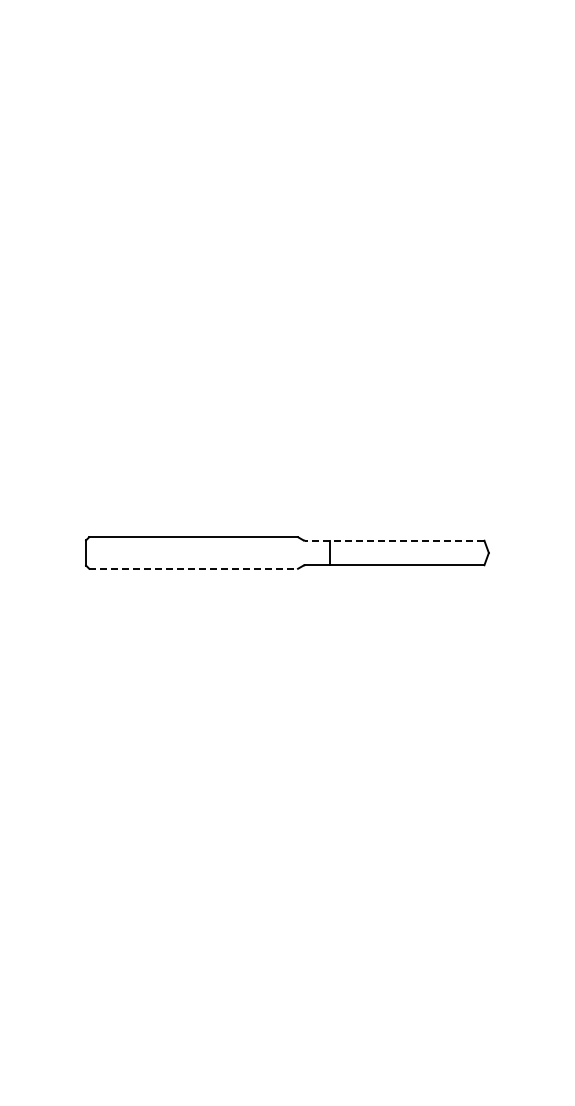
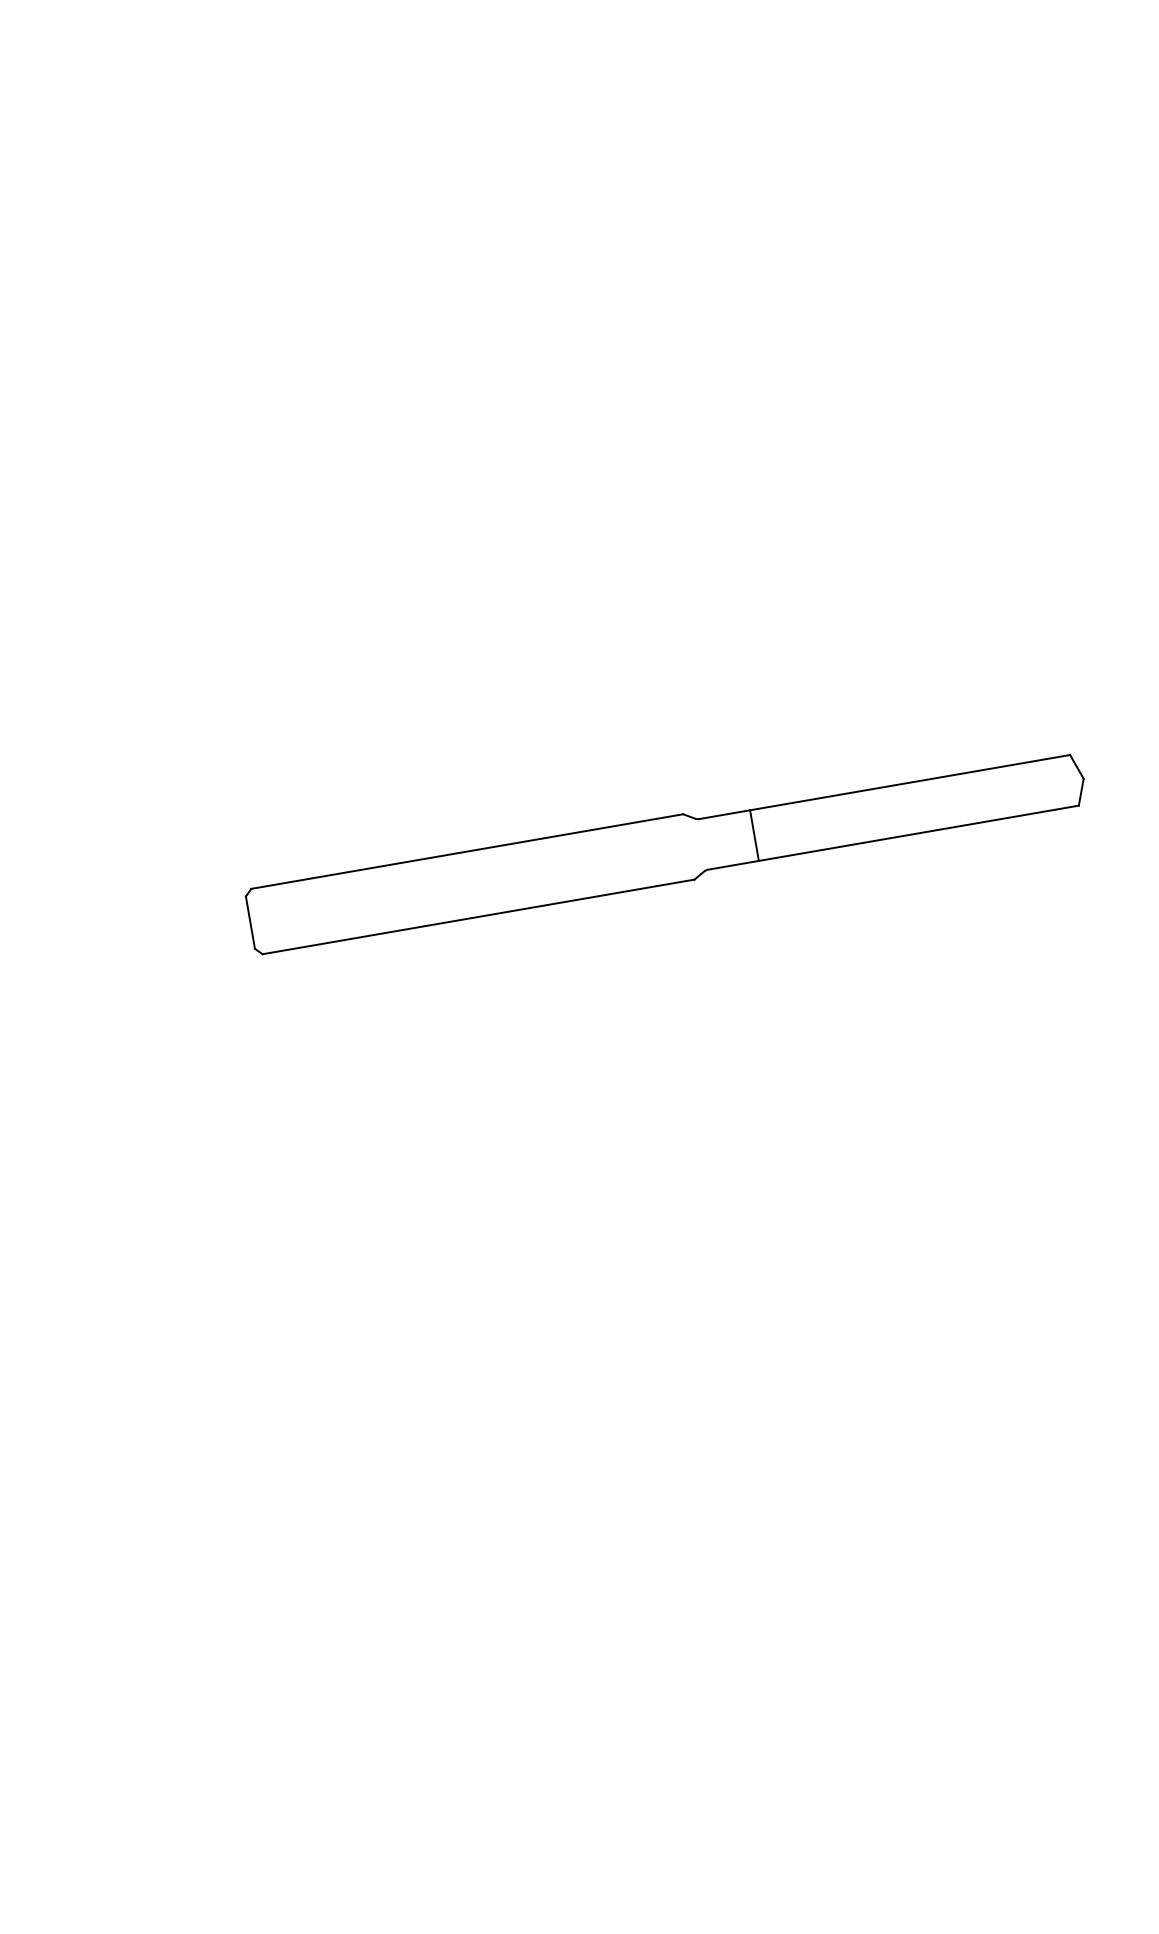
line: (394, 540) -> (883, 786), dashed -> solid
line: (194, 568) -> (480, 916), dashed -> solid

